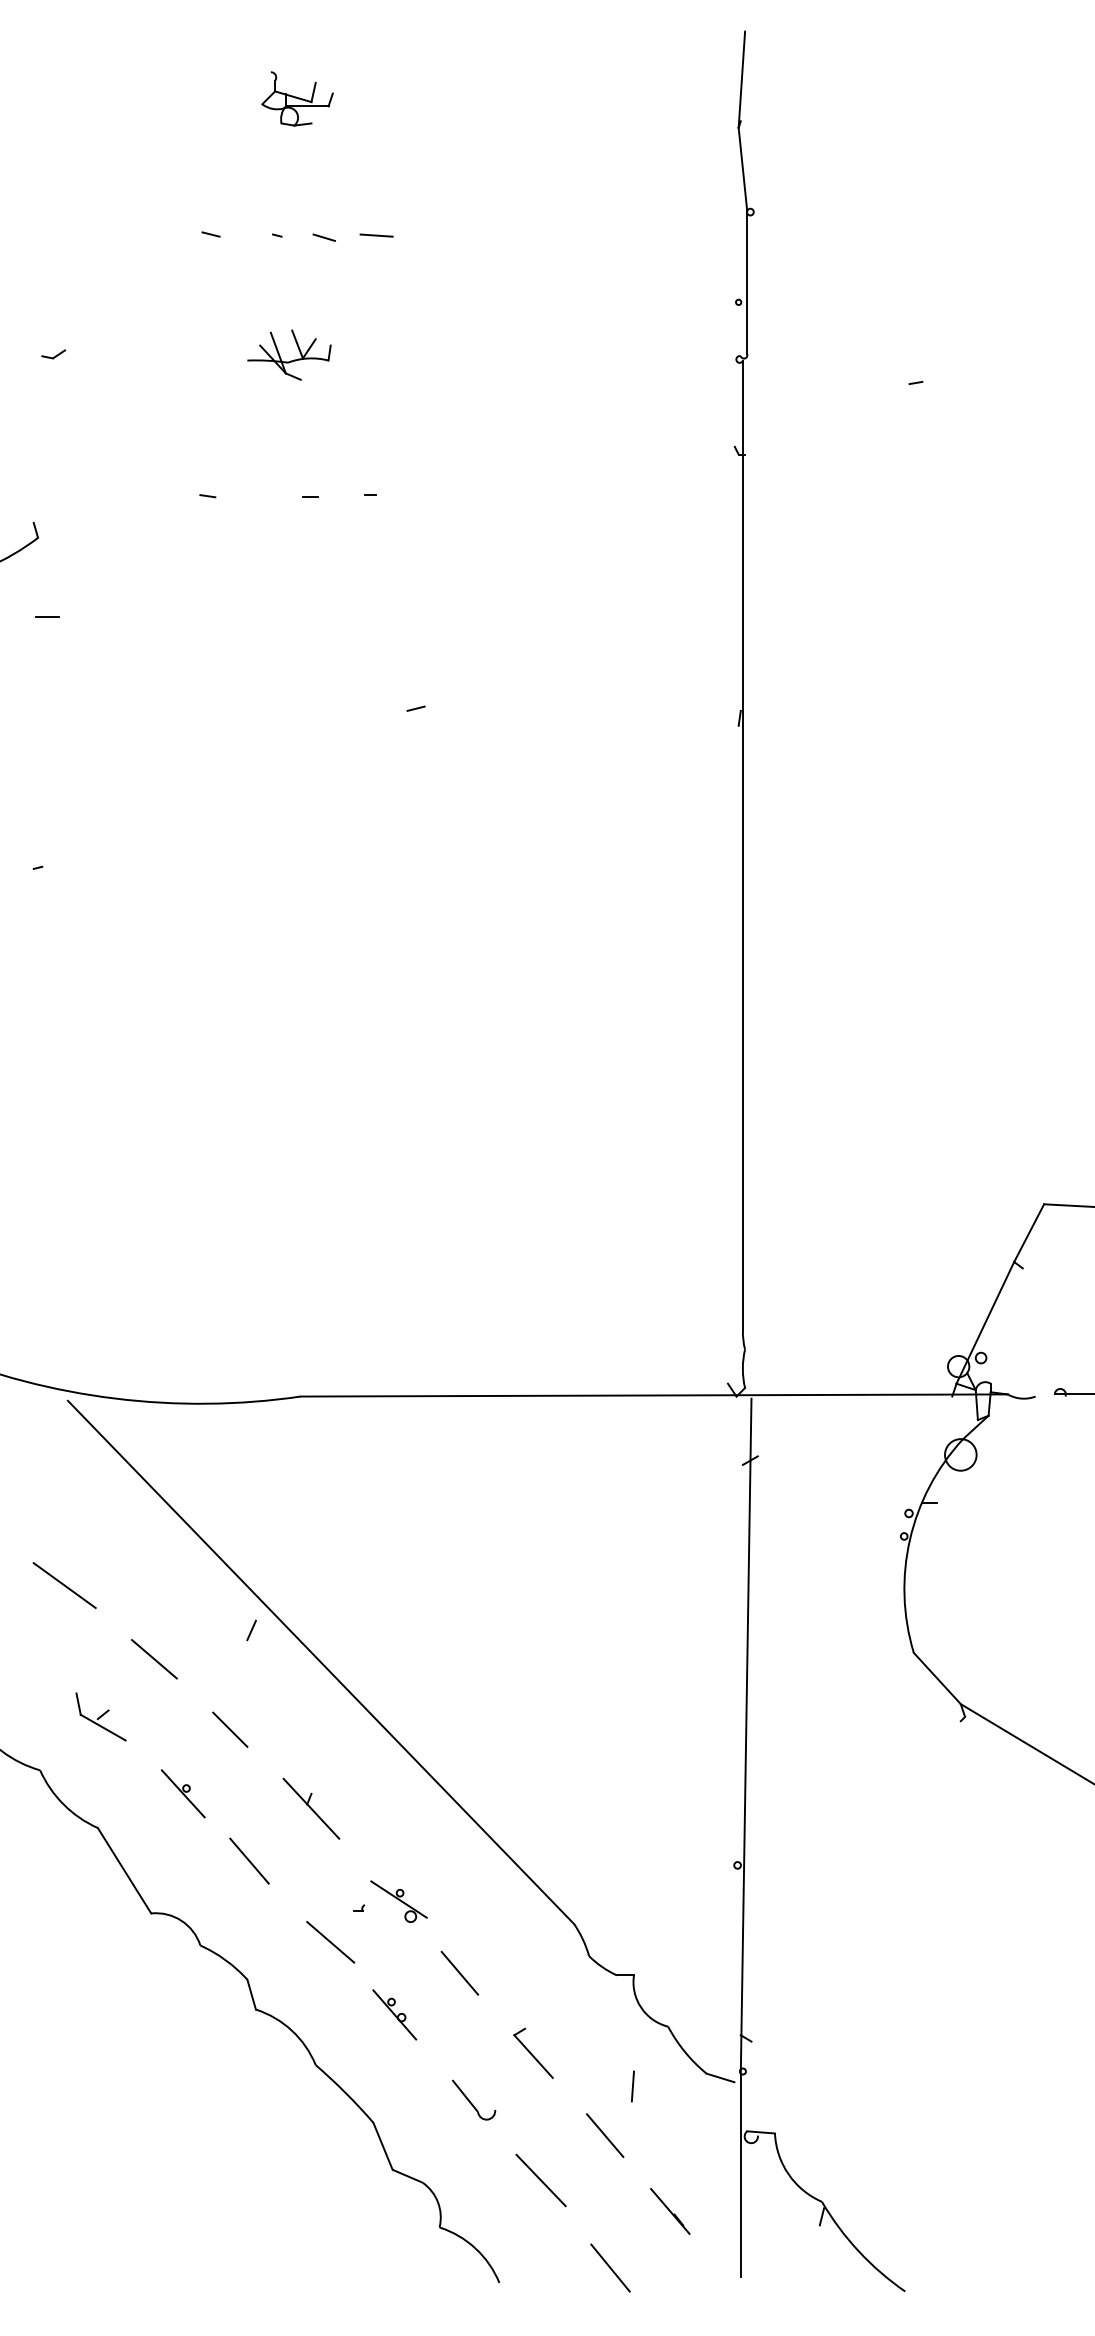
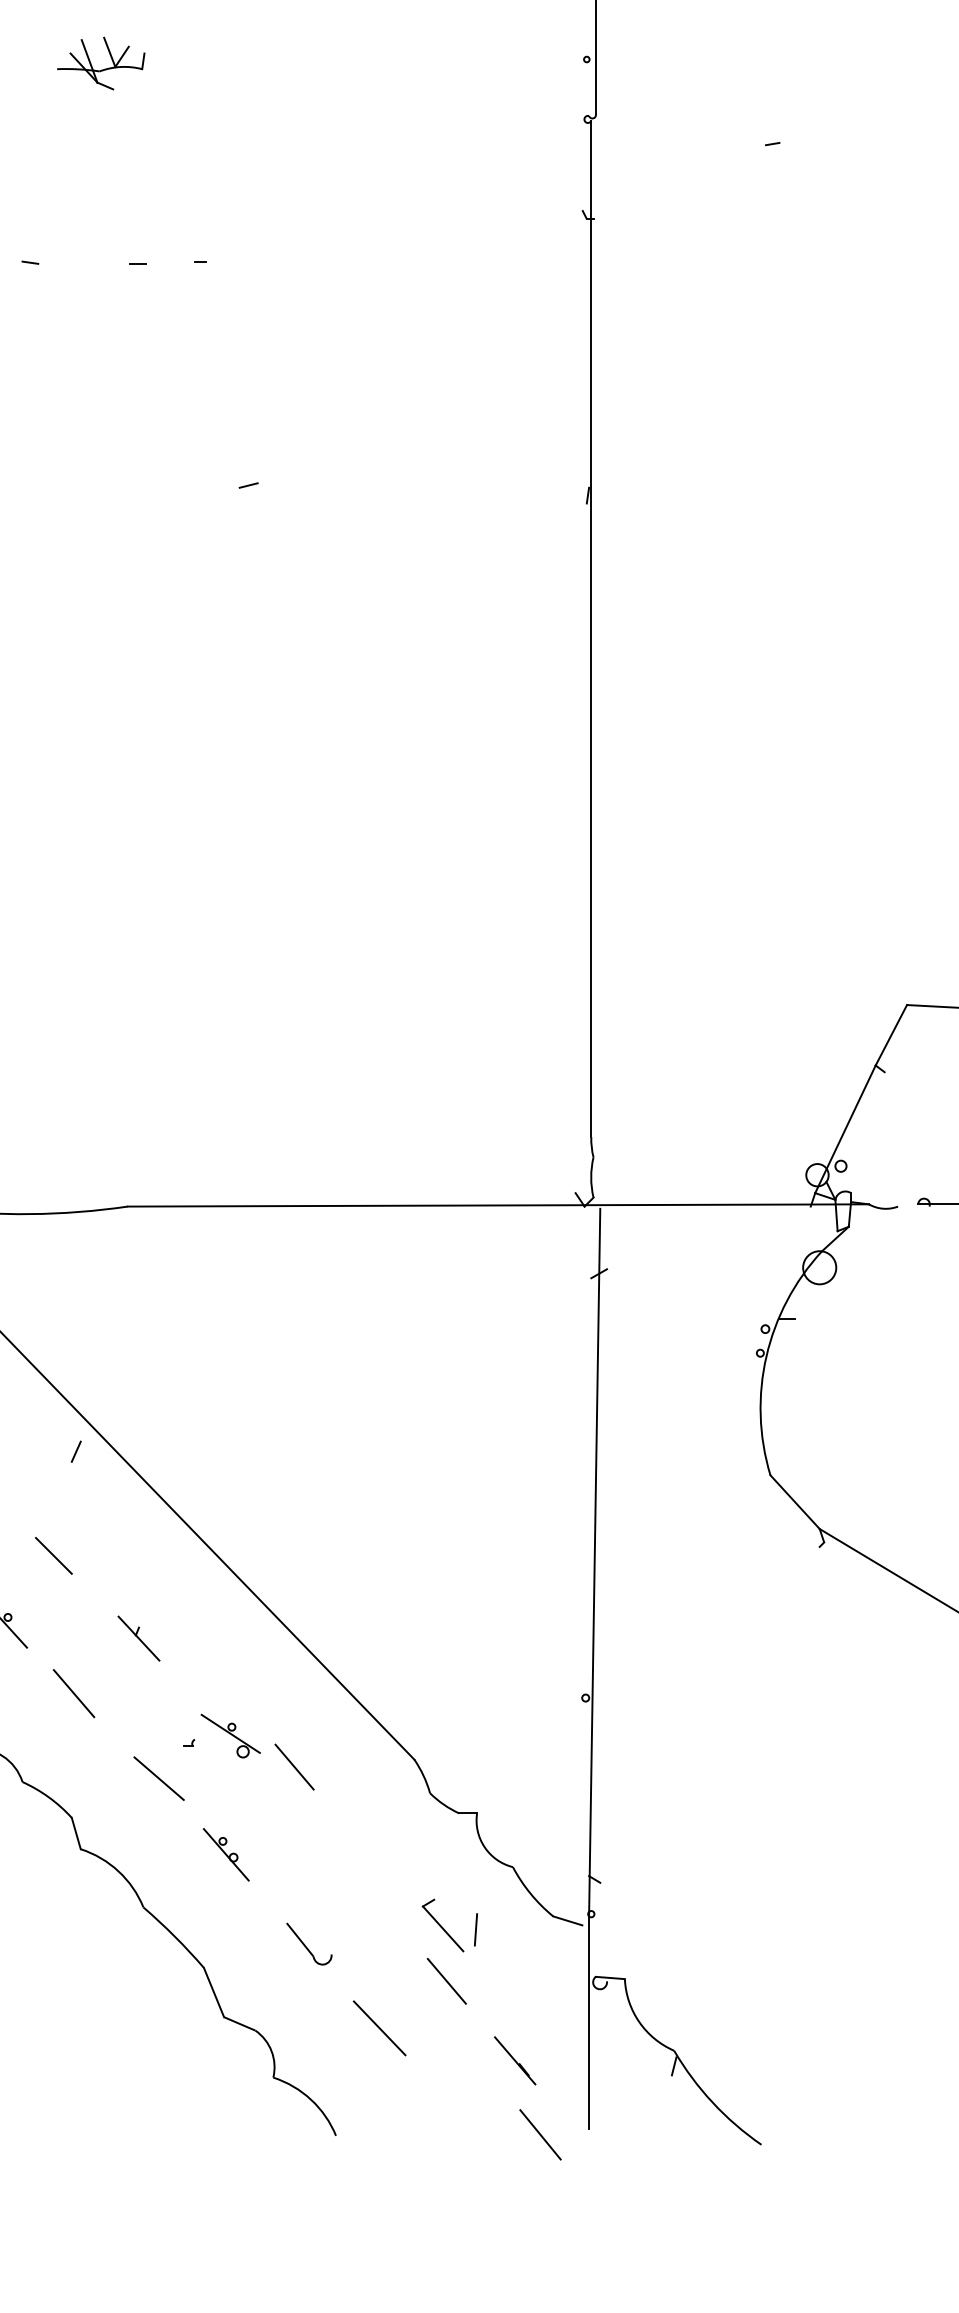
part: (290, 360) -> (102, 69), moved
part: (311, 1808) -> (139, 1638), size x0.7
line: (459, 1972) -> (294, 1766), moved
part: (533, 2052) -> (443, 1924), moved
line: (610, 2267) -> (540, 2134), moved

